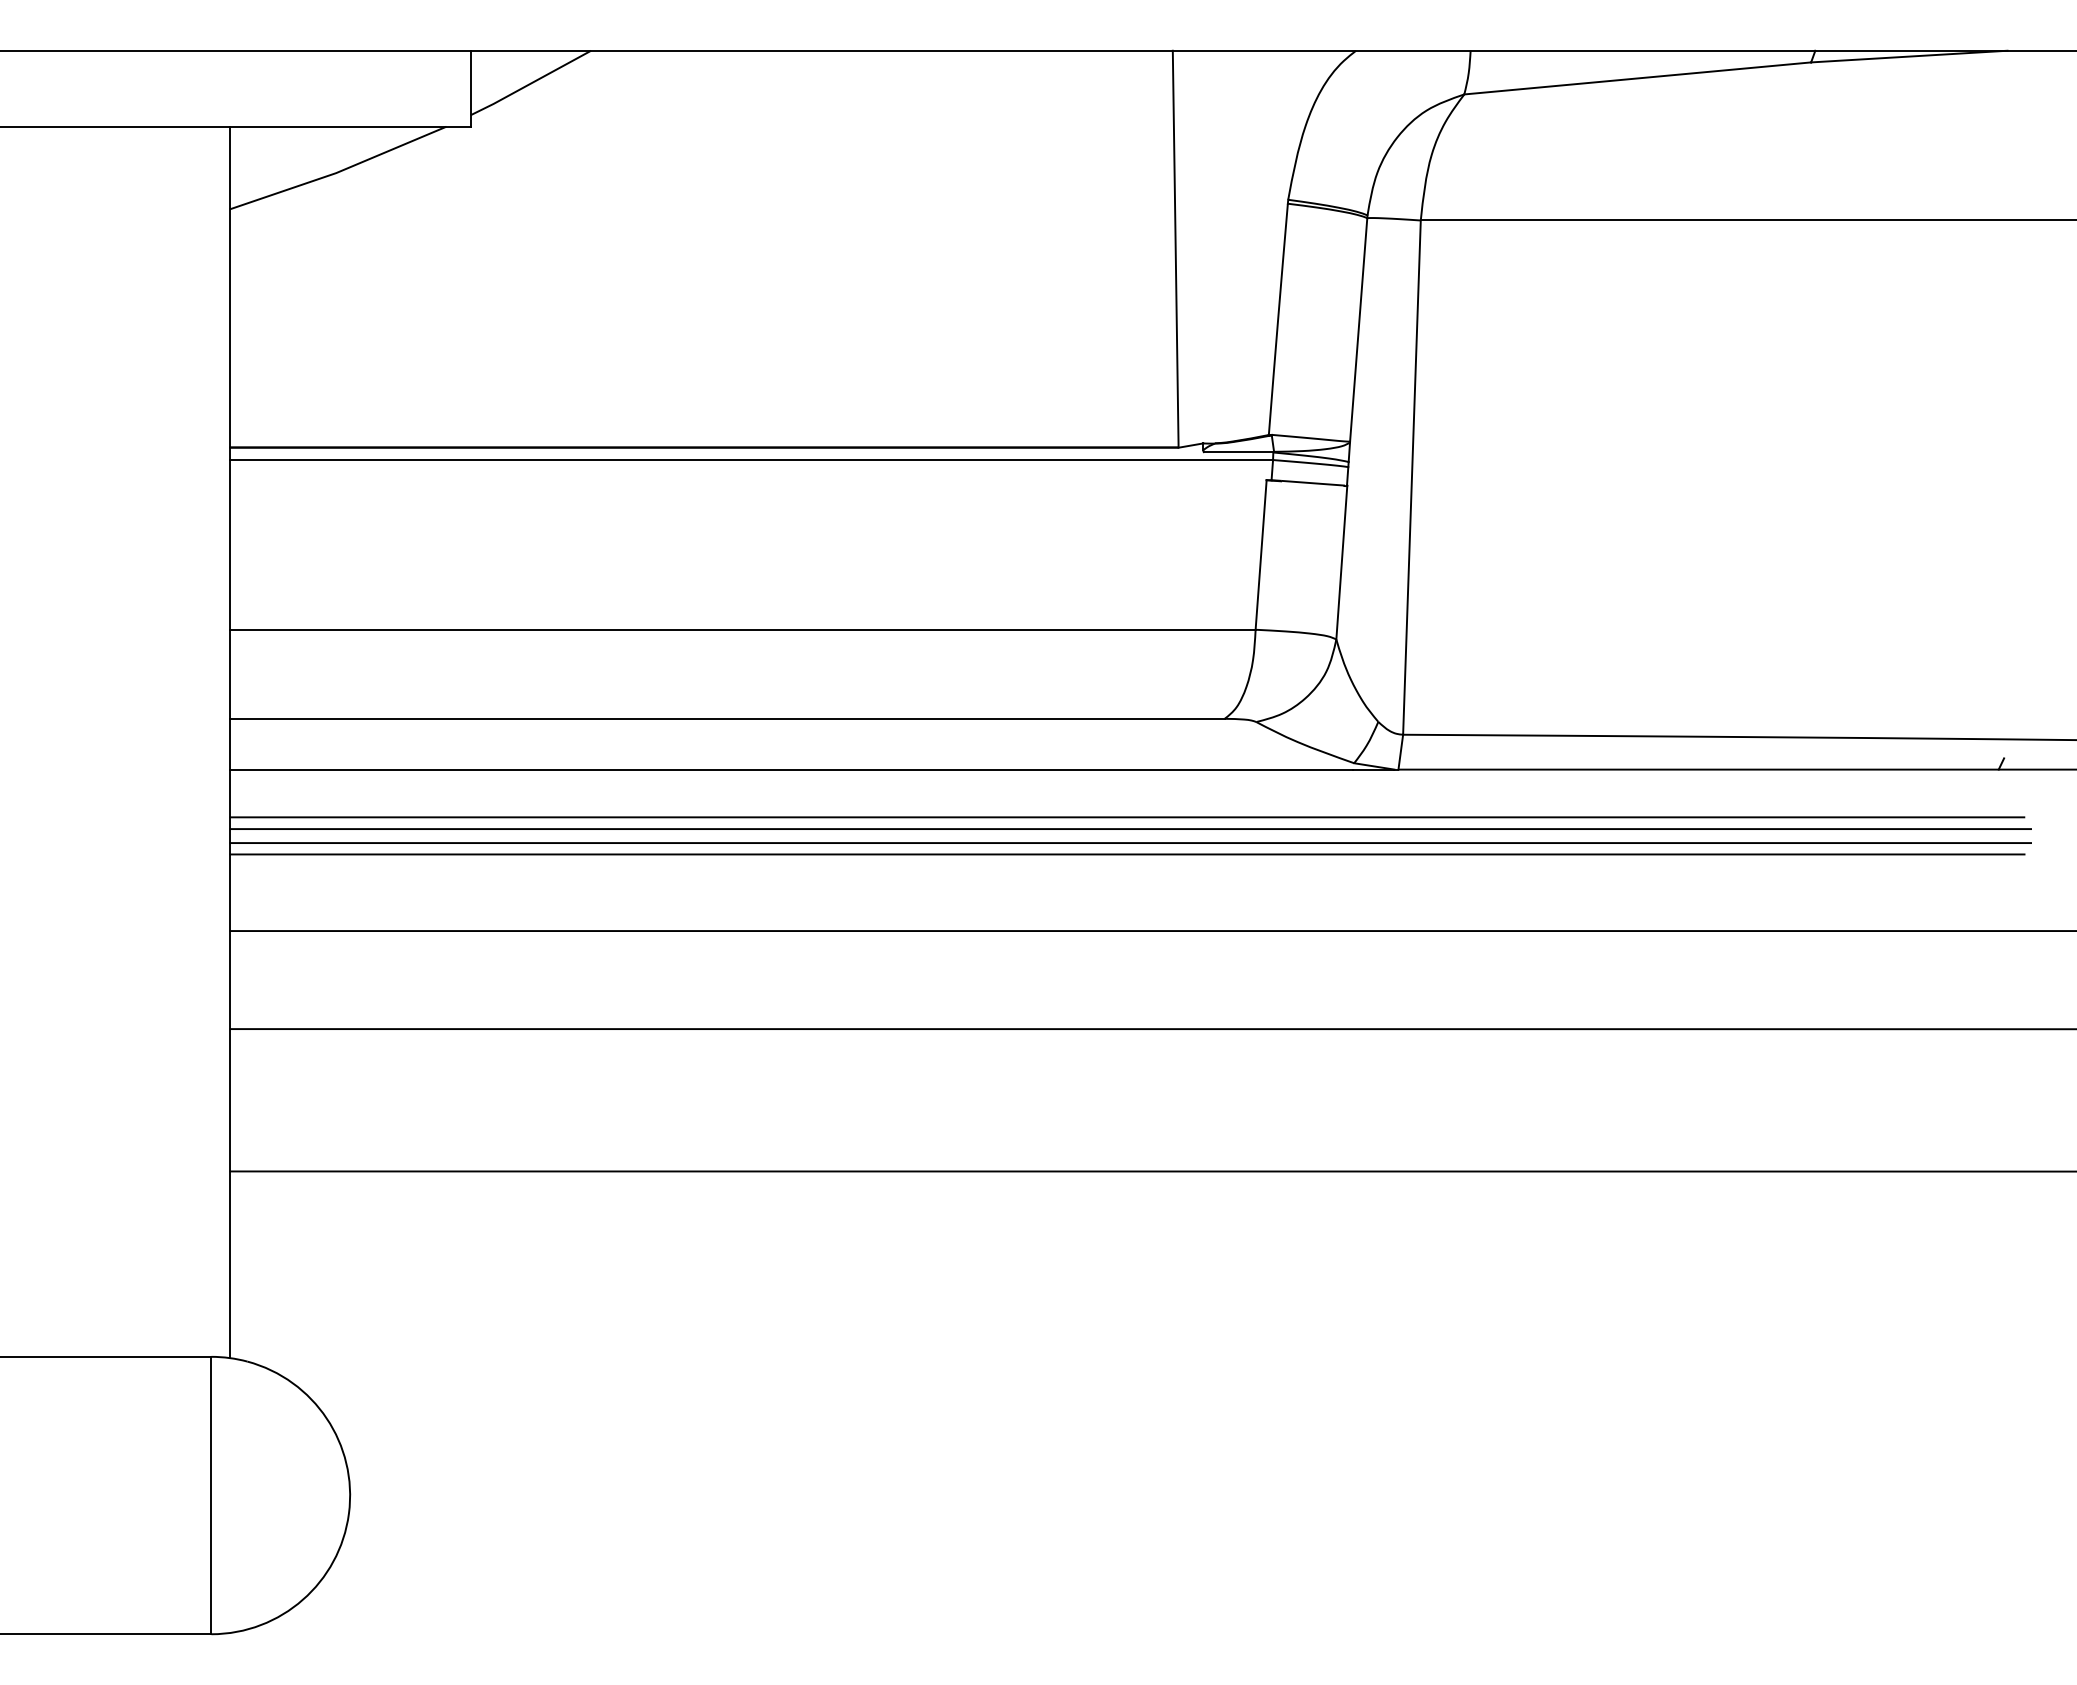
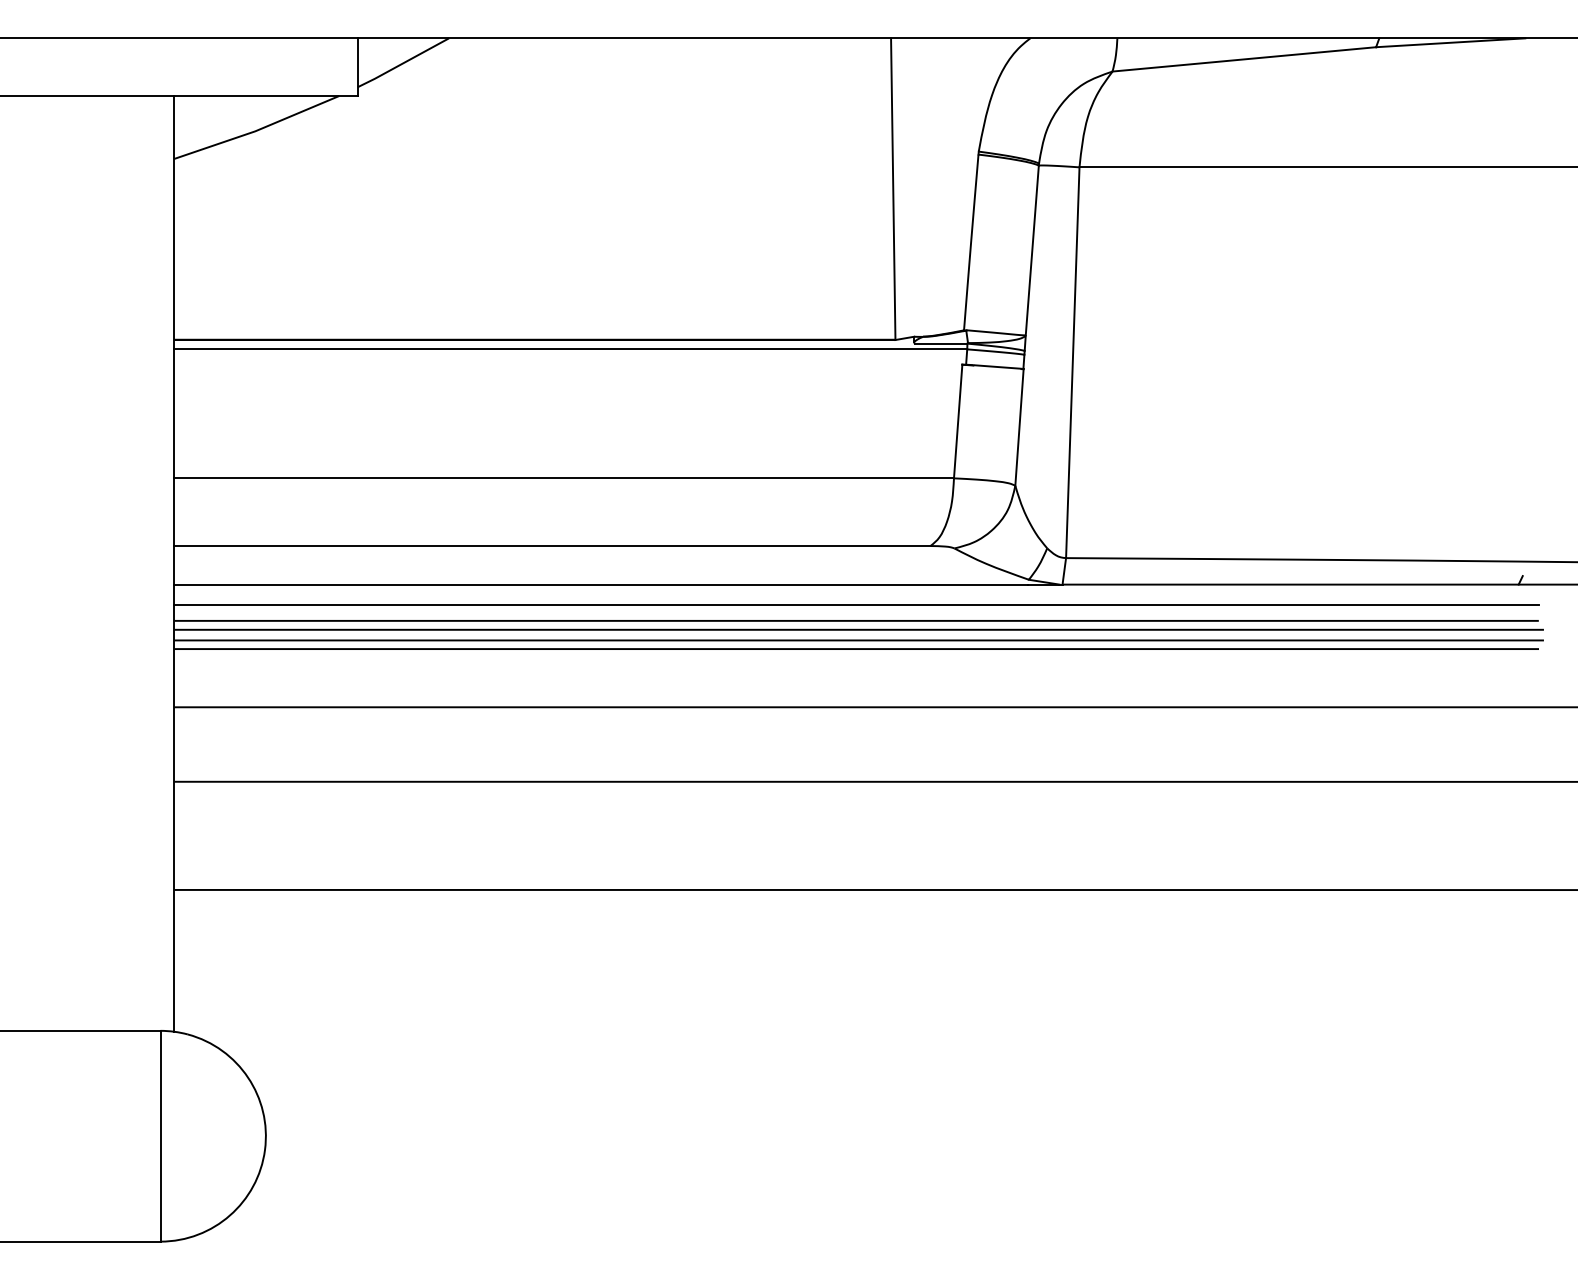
line: (1127, 796) -> (856, 605), added

